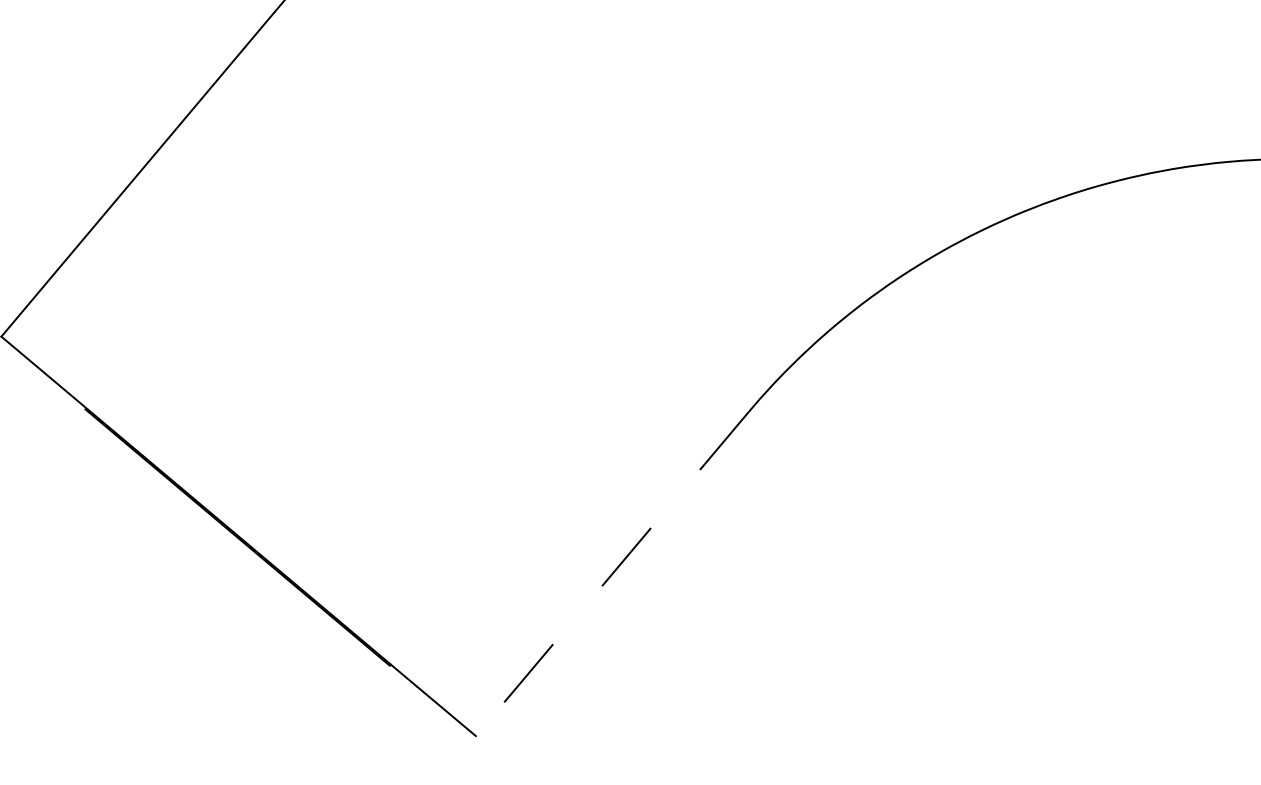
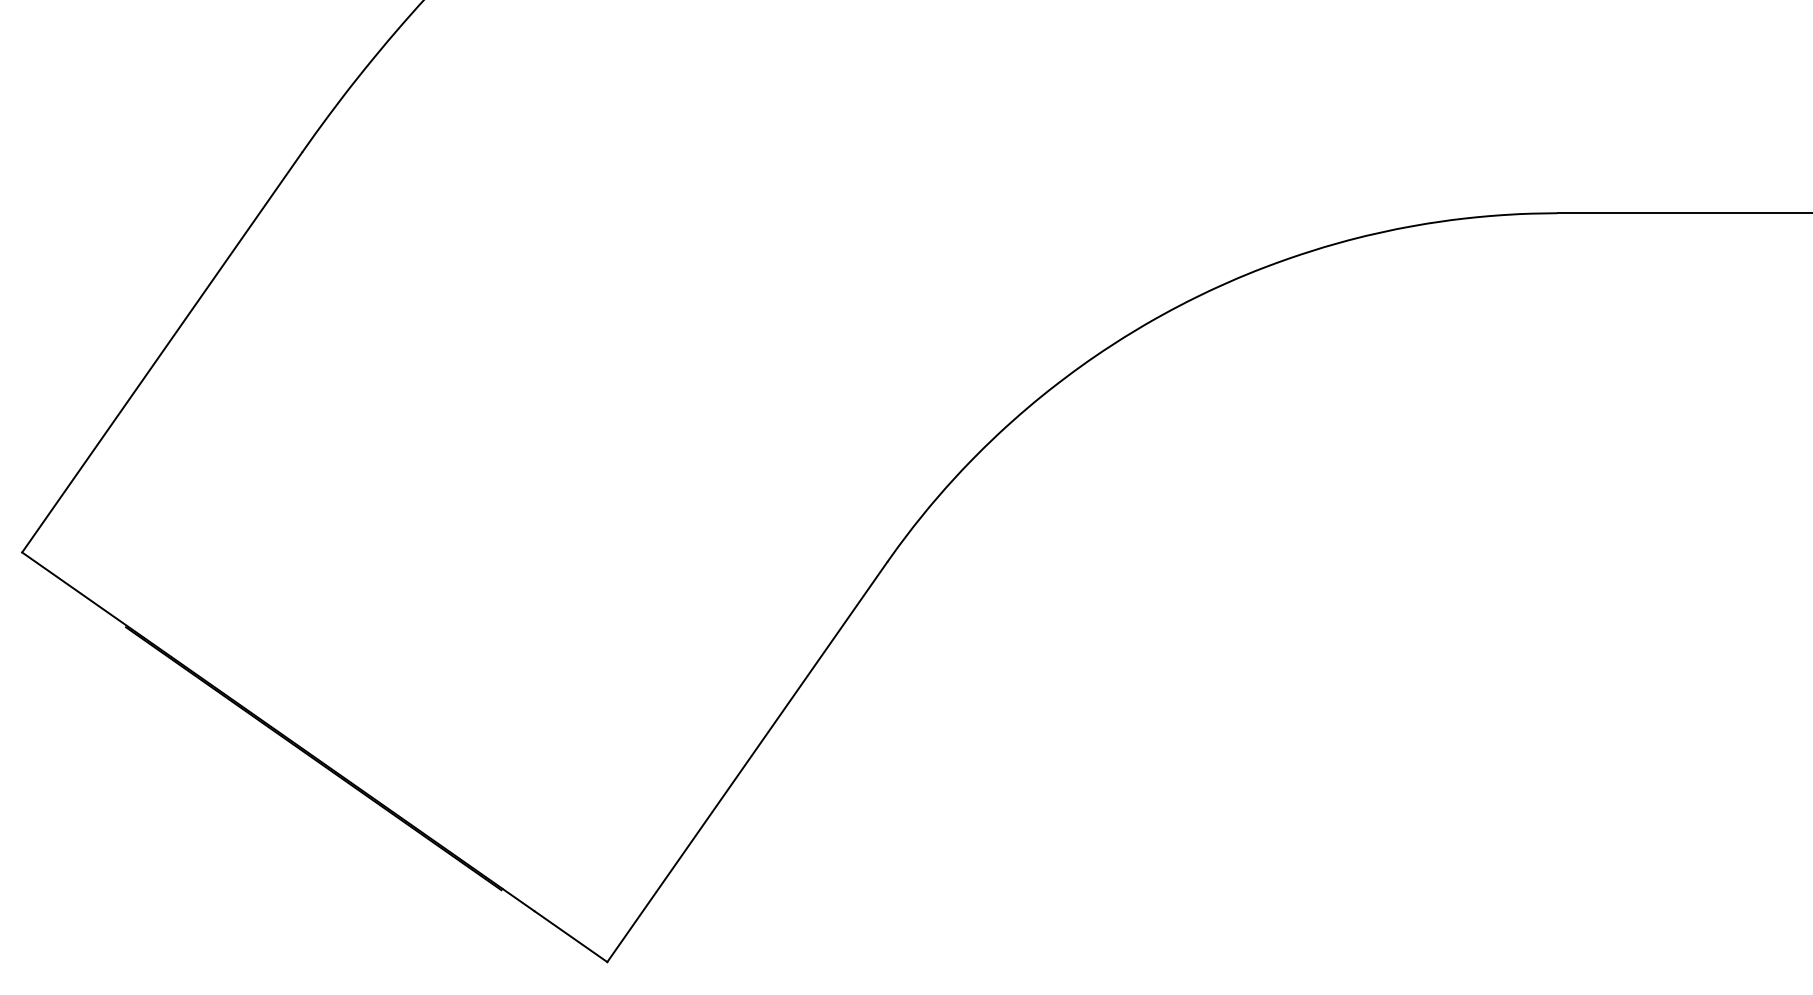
line: (612, 574) -> (747, 762), dashed -> solid

